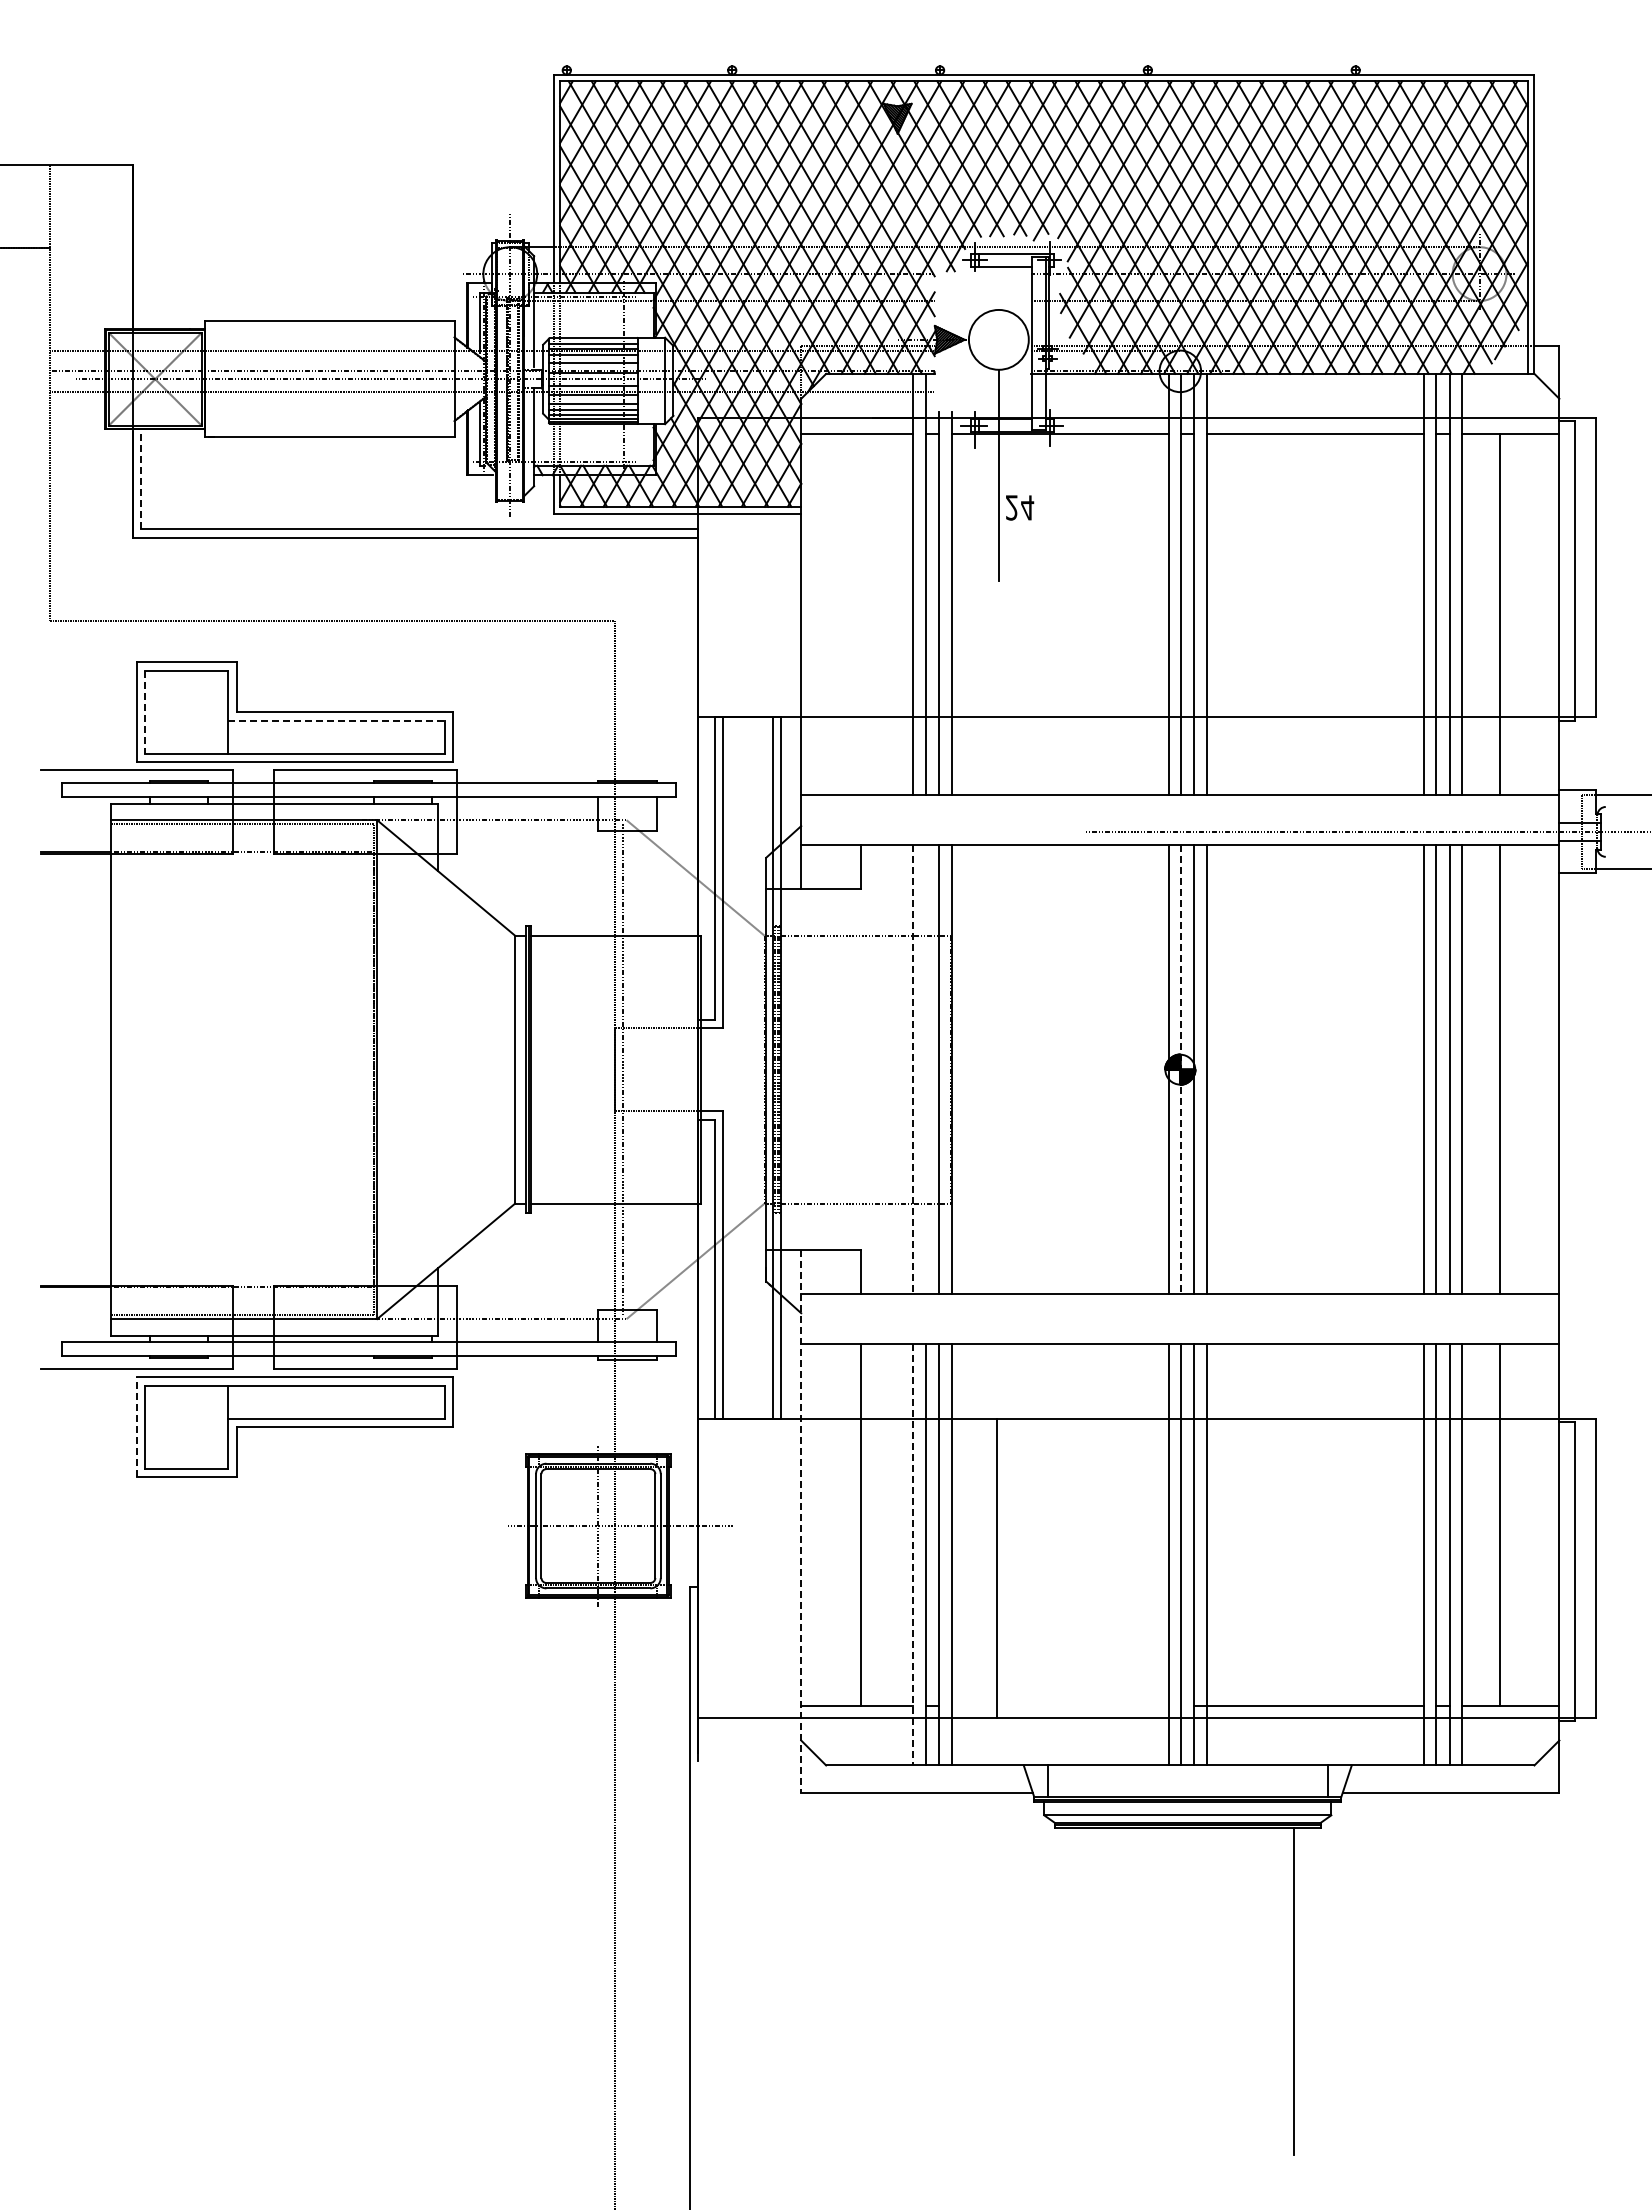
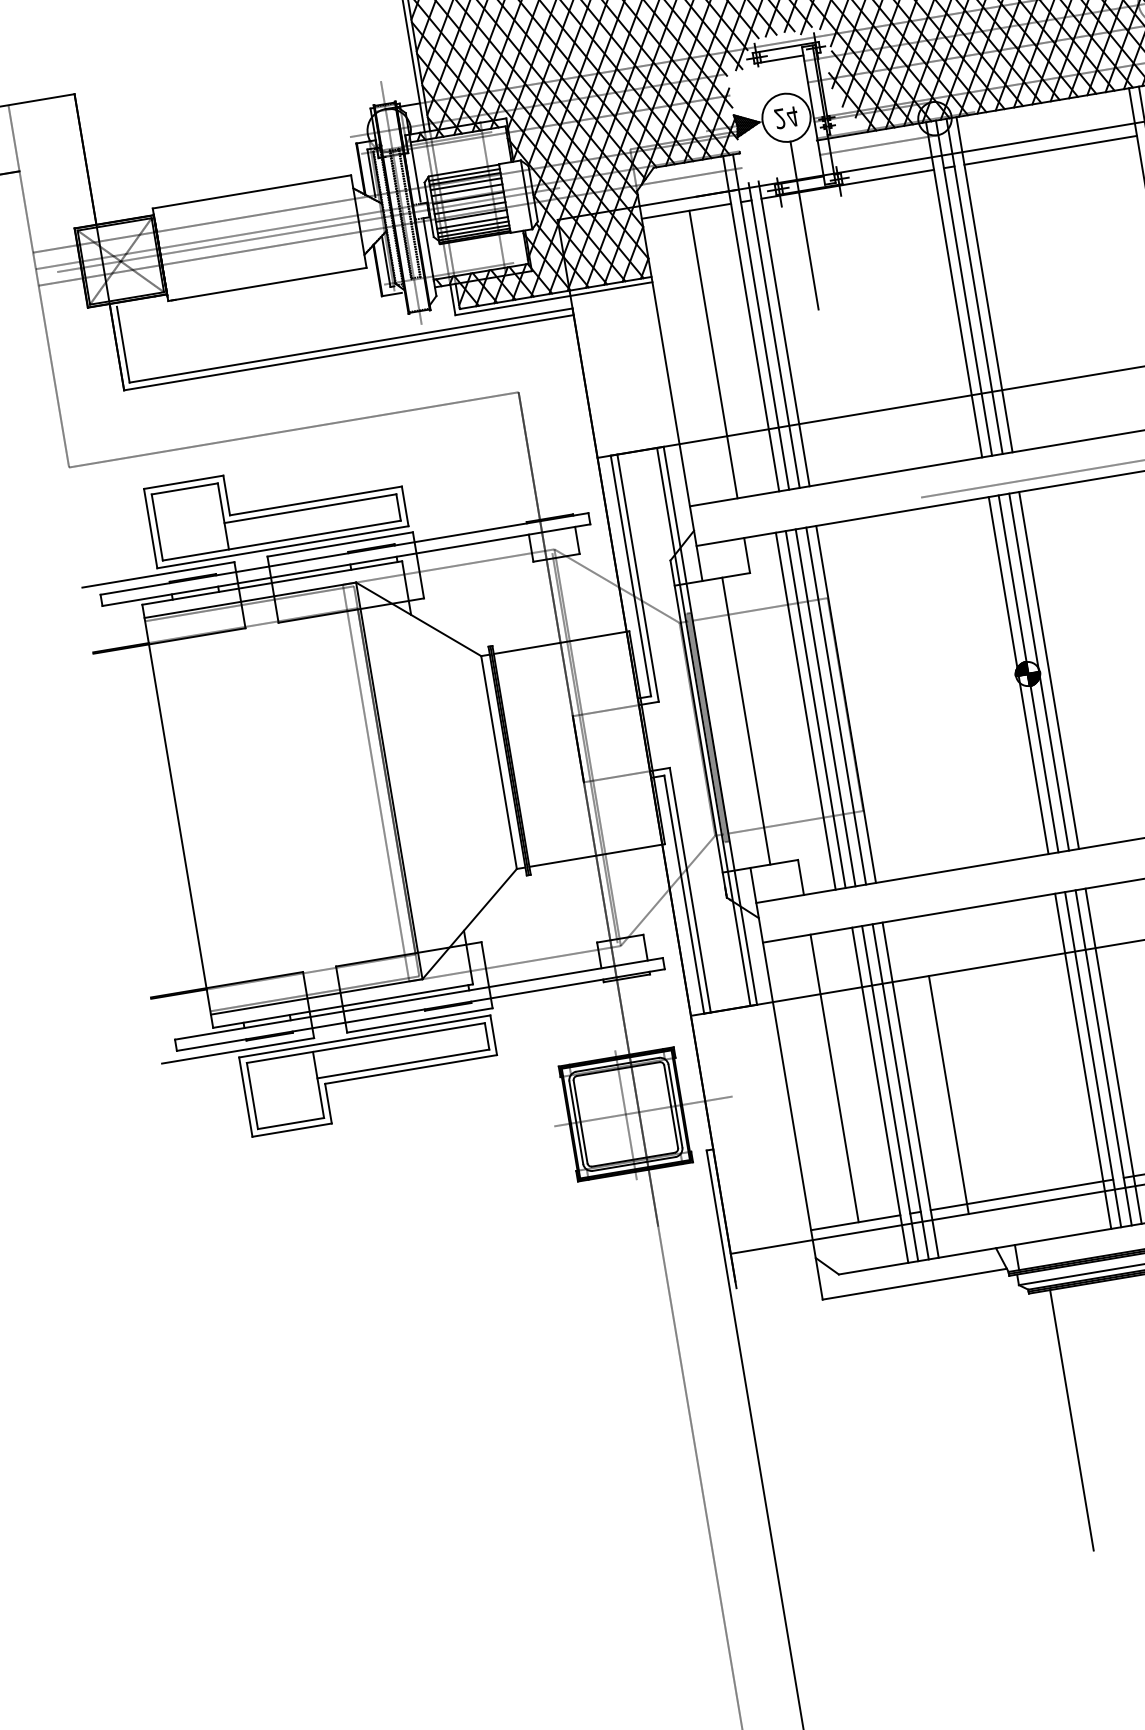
line: (1105, 392) -> (878, 145), added
line: (141, 481) -> (123, 344), dashed -> solid
text: (1020, 507) -> (786, 117), moved
line: (861, 614) -> (713, 354), added
line: (145, 712) -> (157, 527), dashed -> solid
line: (337, 720) -> (311, 508), dashed -> solid
line: (360, 1069) -> (375, 783), added
line: (626, 1069) -> (587, 747), added
line: (826, 1069) -> (746, 720), added
line: (900, 1069) -> (805, 711), added
line: (925, 1069) -> (825, 707), added
line: (913, 1070) -> (815, 710), dashed -> solid
line: (1181, 1070) -> (1028, 674), dashed -> solid
line: (137, 1427) -> (246, 1097), dashed -> solid
line: (801, 1521) -> (786, 1083), dashed -> solid
line: (913, 1554) -> (880, 1095), dashed -> solid
line: (1066, 1705) -> (1022, 1194), added
line: (1081, 1991) -> (1072, 1420), added

